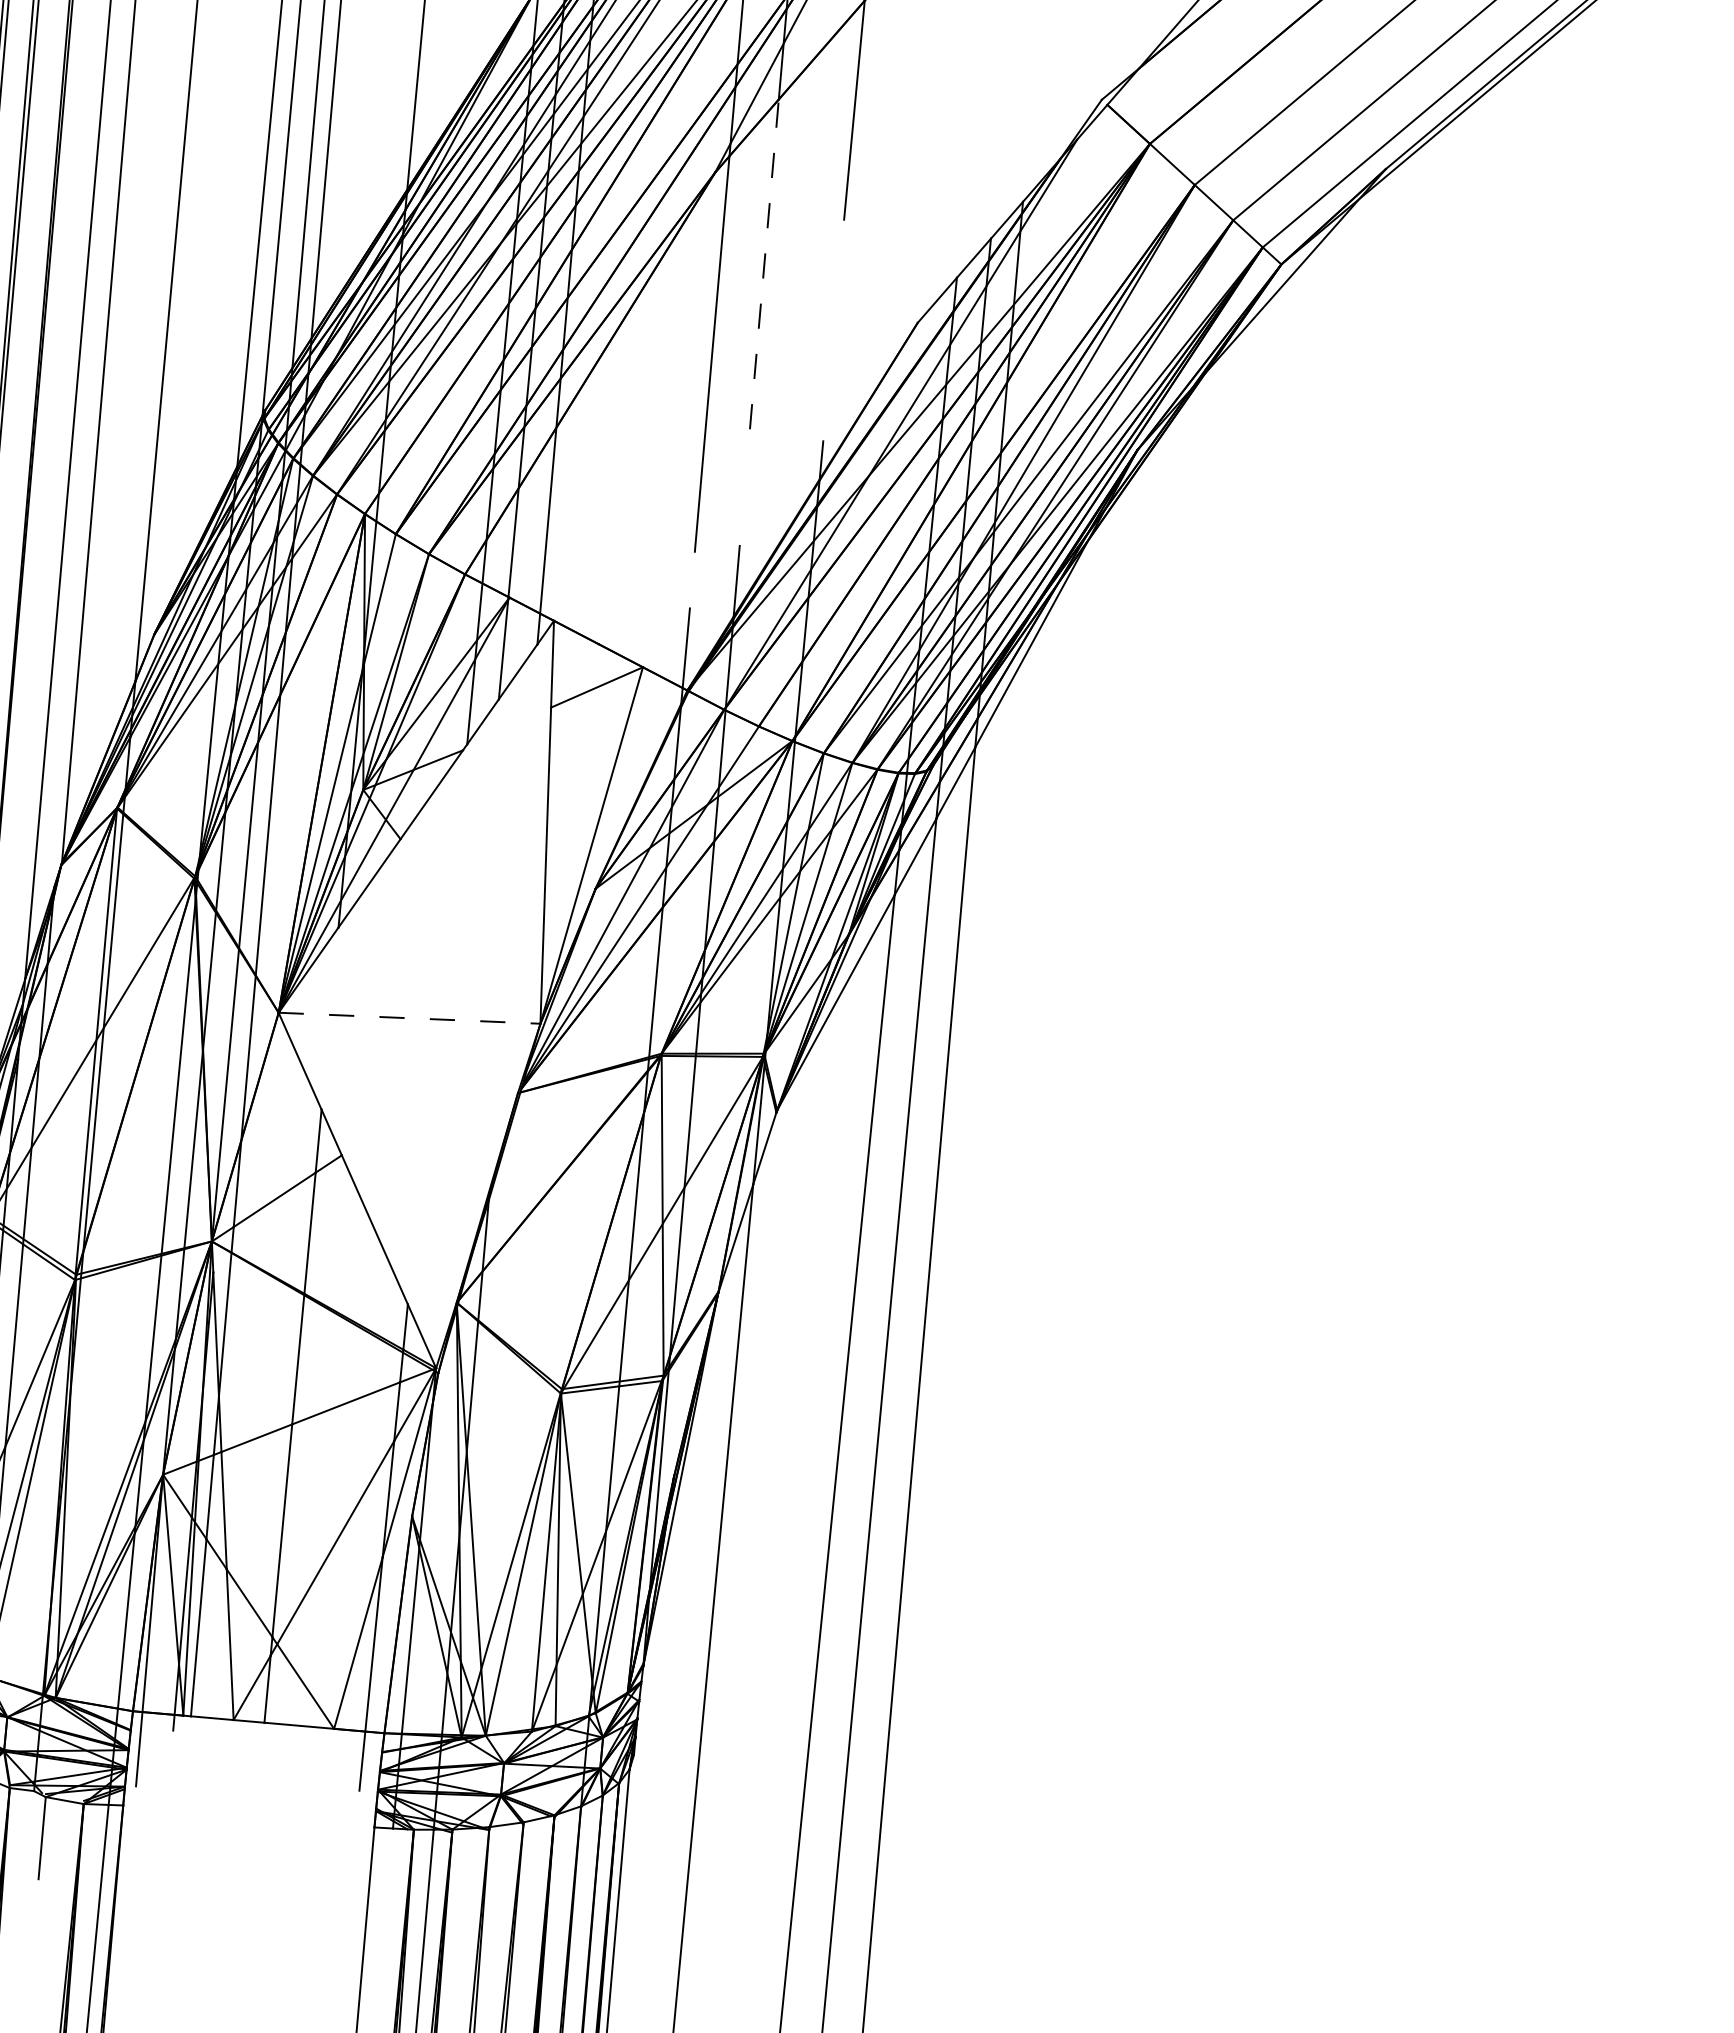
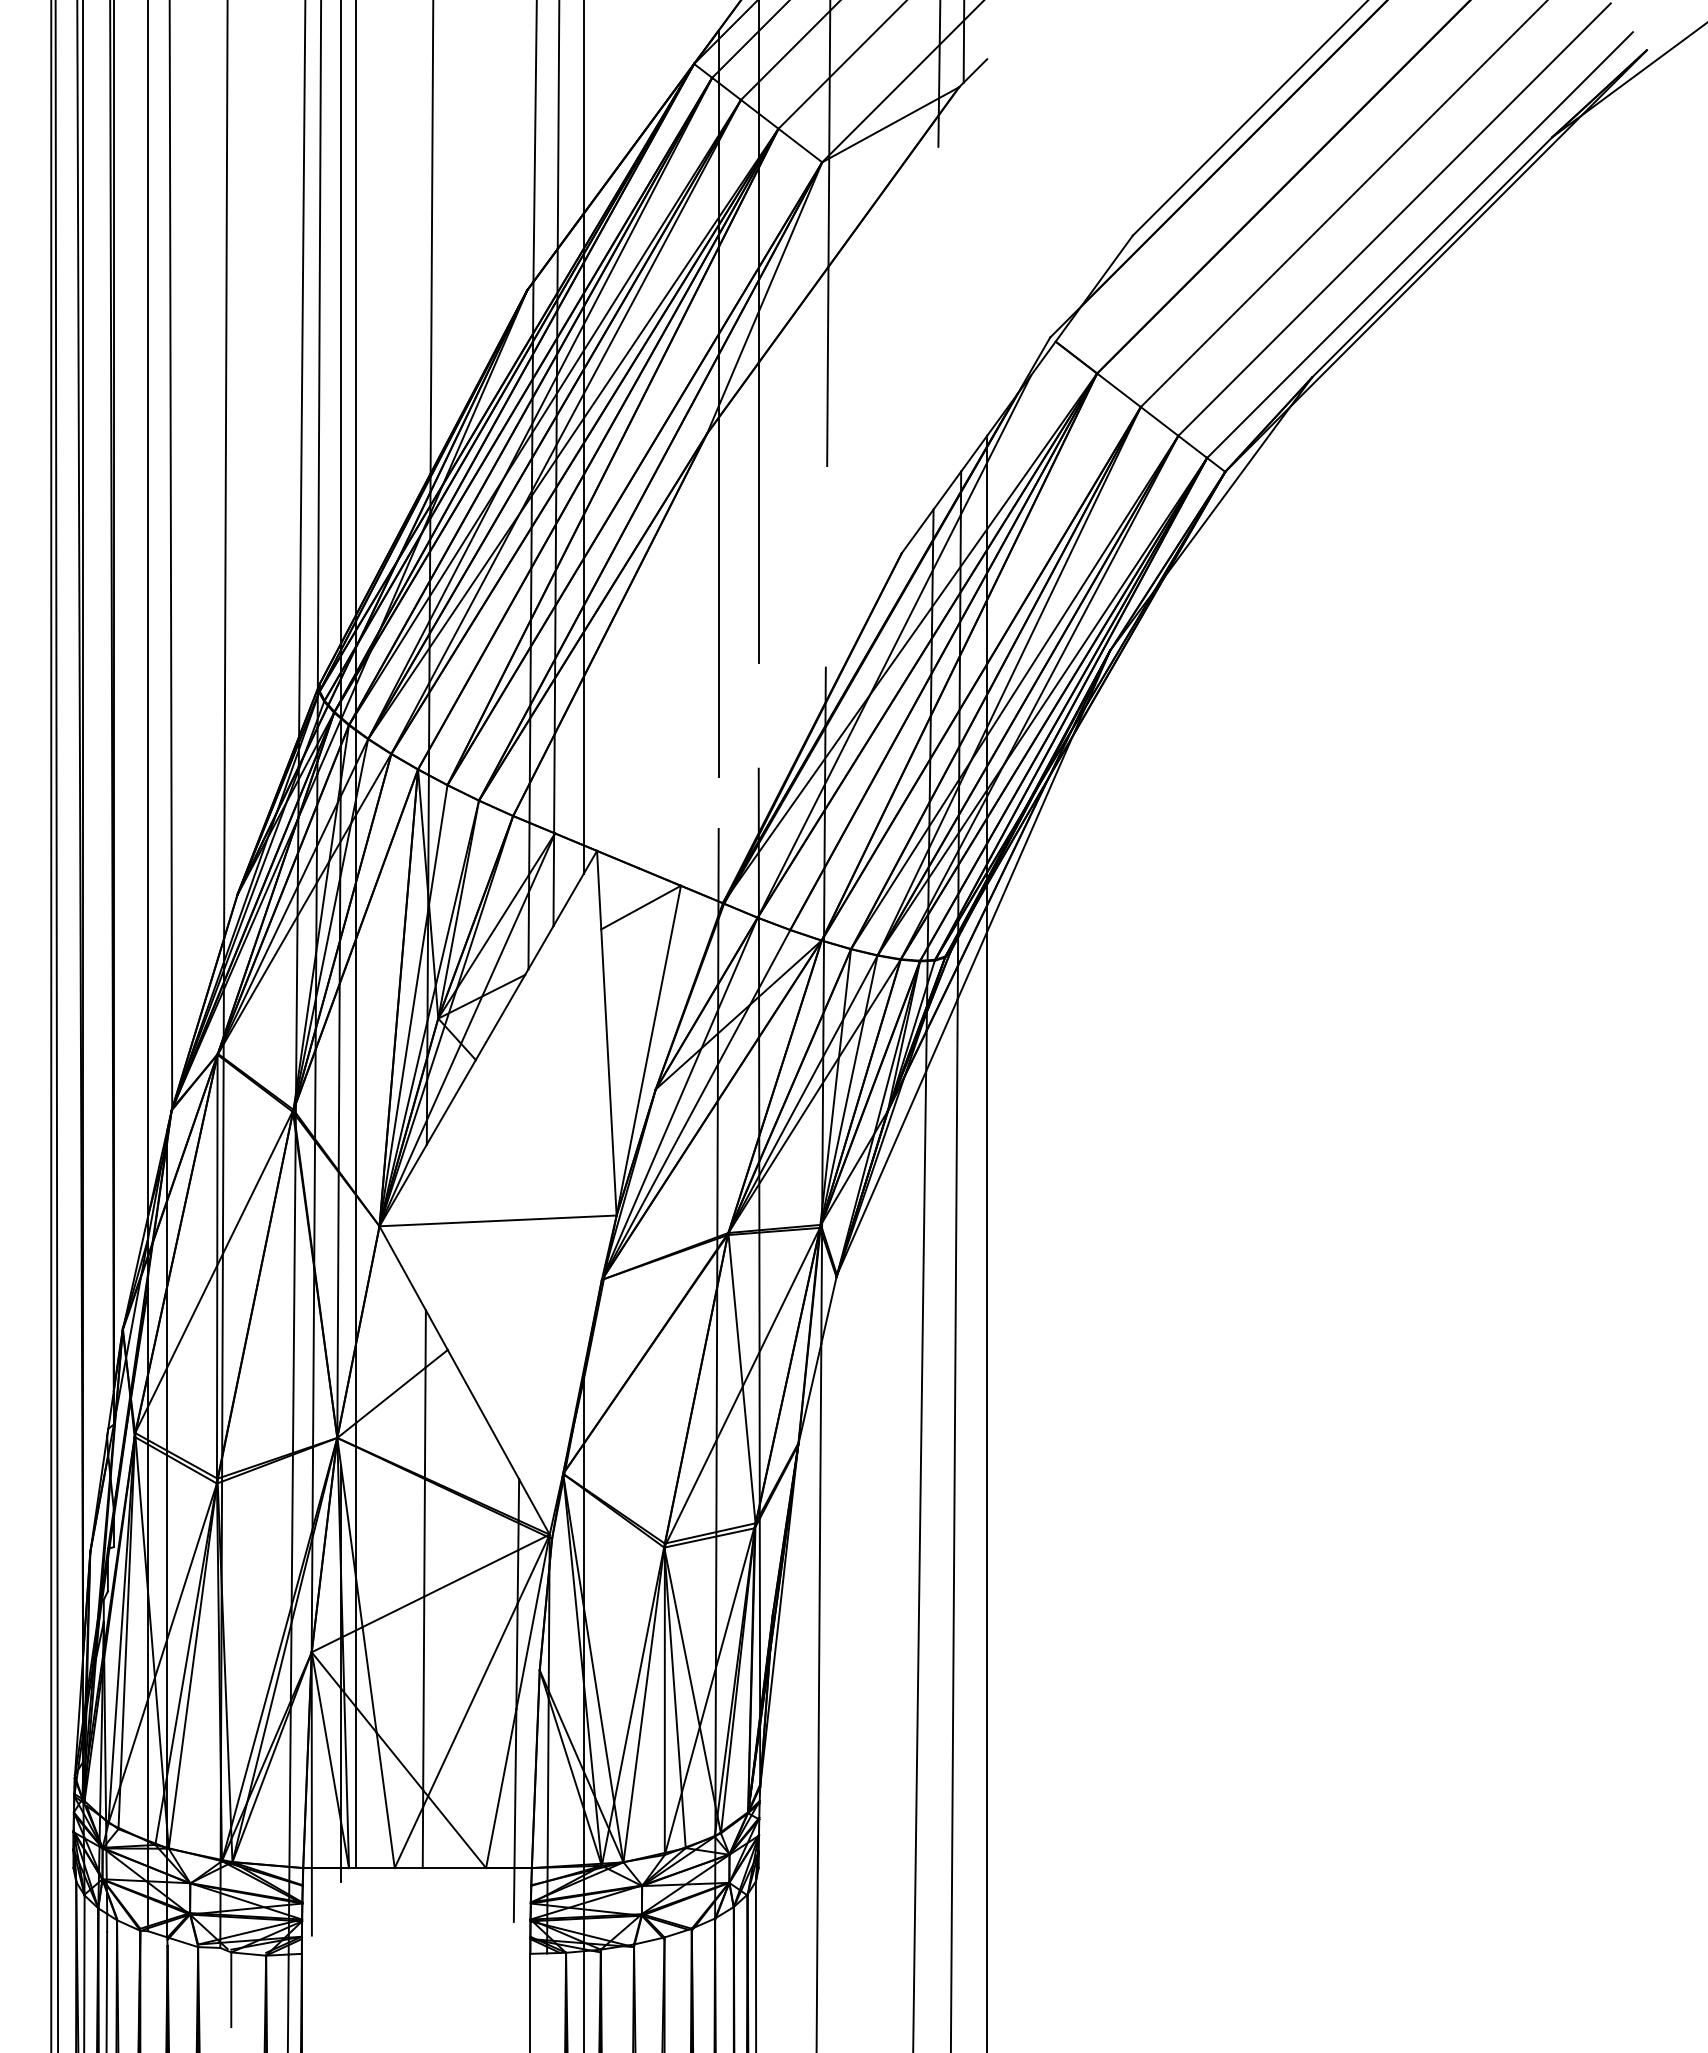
line: (764, 264) -> (758, 512), dashed -> solid
line: (410, 1017) -> (498, 1220), dashed -> solid

